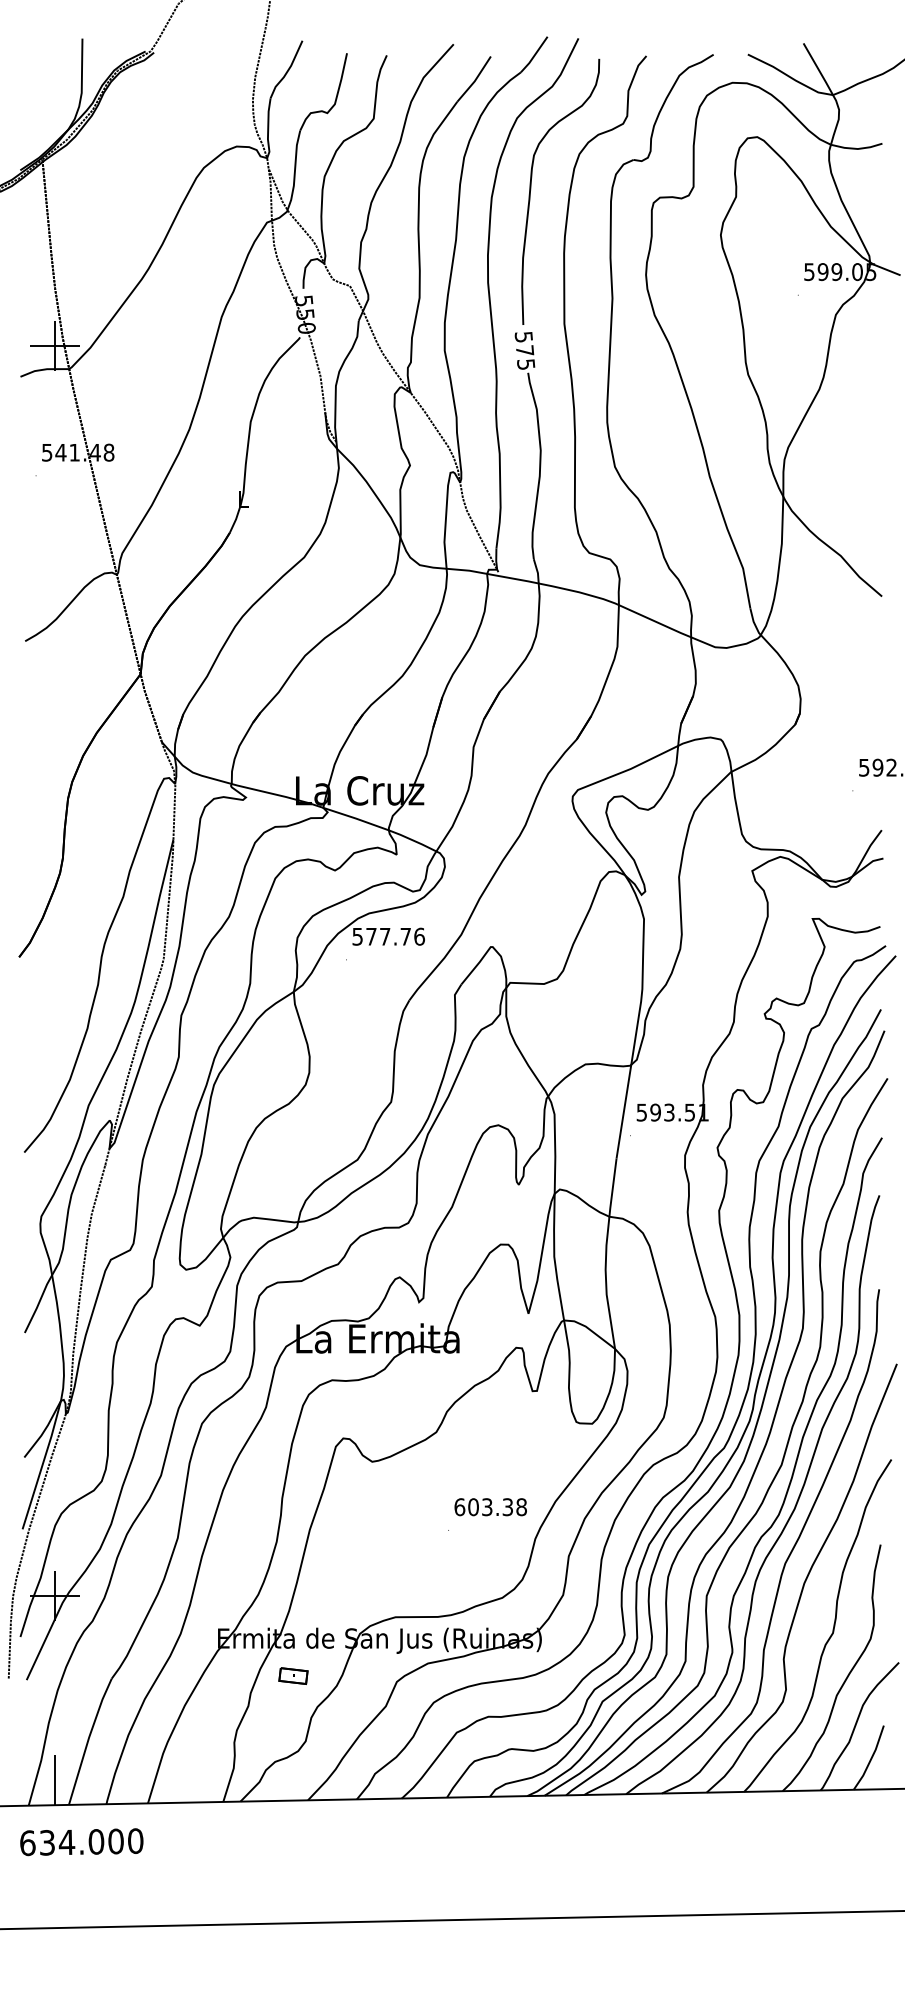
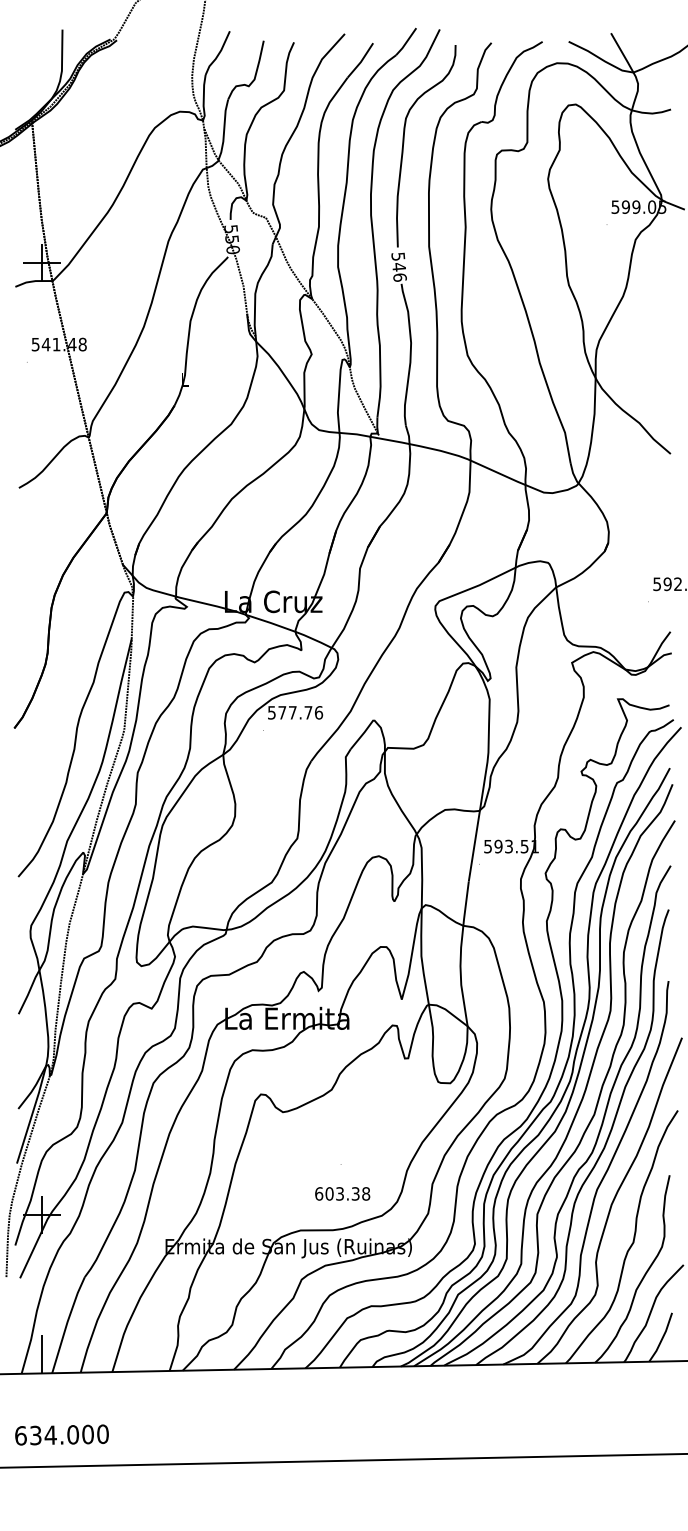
text: (525, 357) -> (399, 272), 575 -> 546
text: (490, 1507) -> (342, 1194), moved
part: (293, 1675) -> (223, 1274), removed
text: (81, 1842) -> (61, 1435), moved

